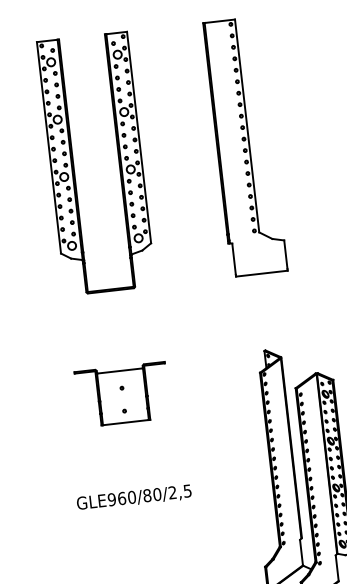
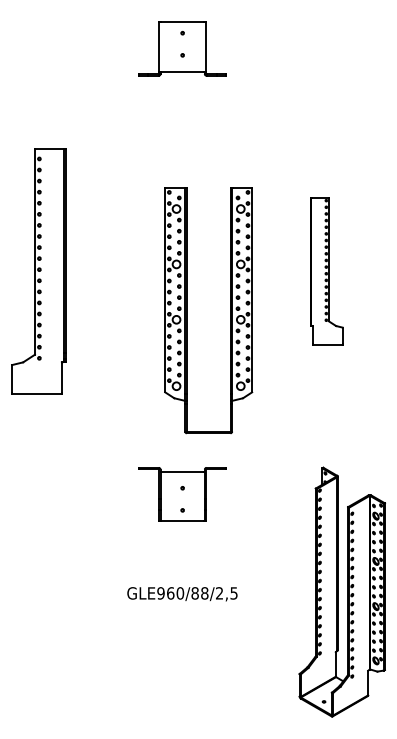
part: (245, 146) -> (326, 271), size x0.6
part: (74, 166) -> (187, 310), moved
text: (157, 494) -> (204, 593), GLE960/80/2,5 -> GLE960/88/2,5

